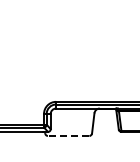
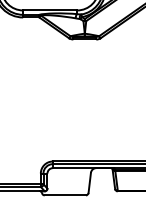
line: (68, 136) -> (65, 195), dashed -> solid

